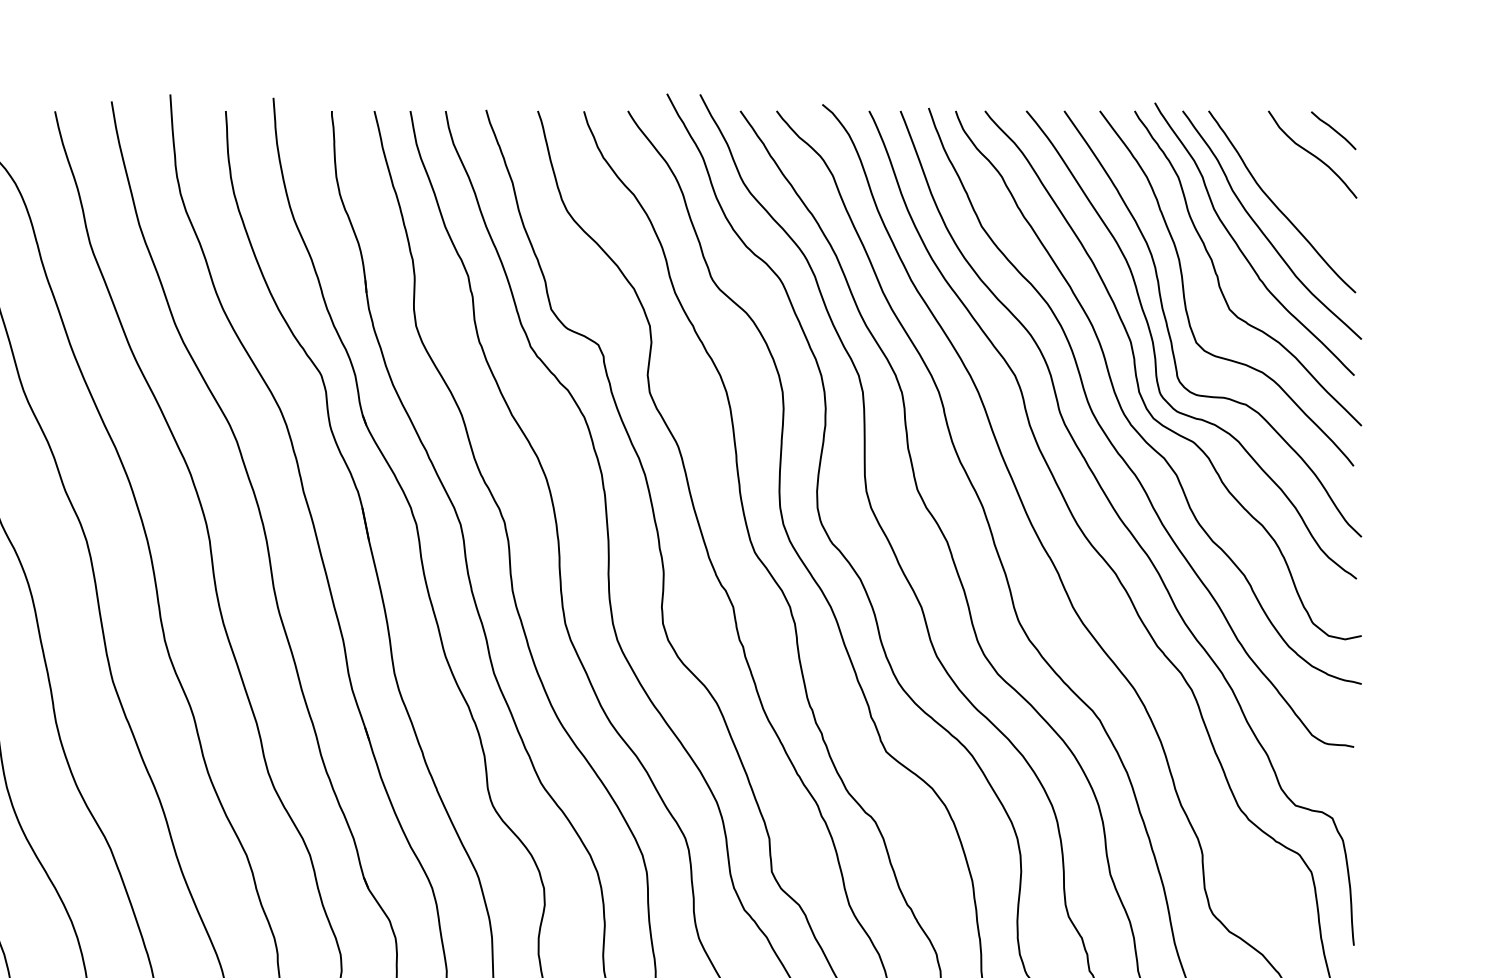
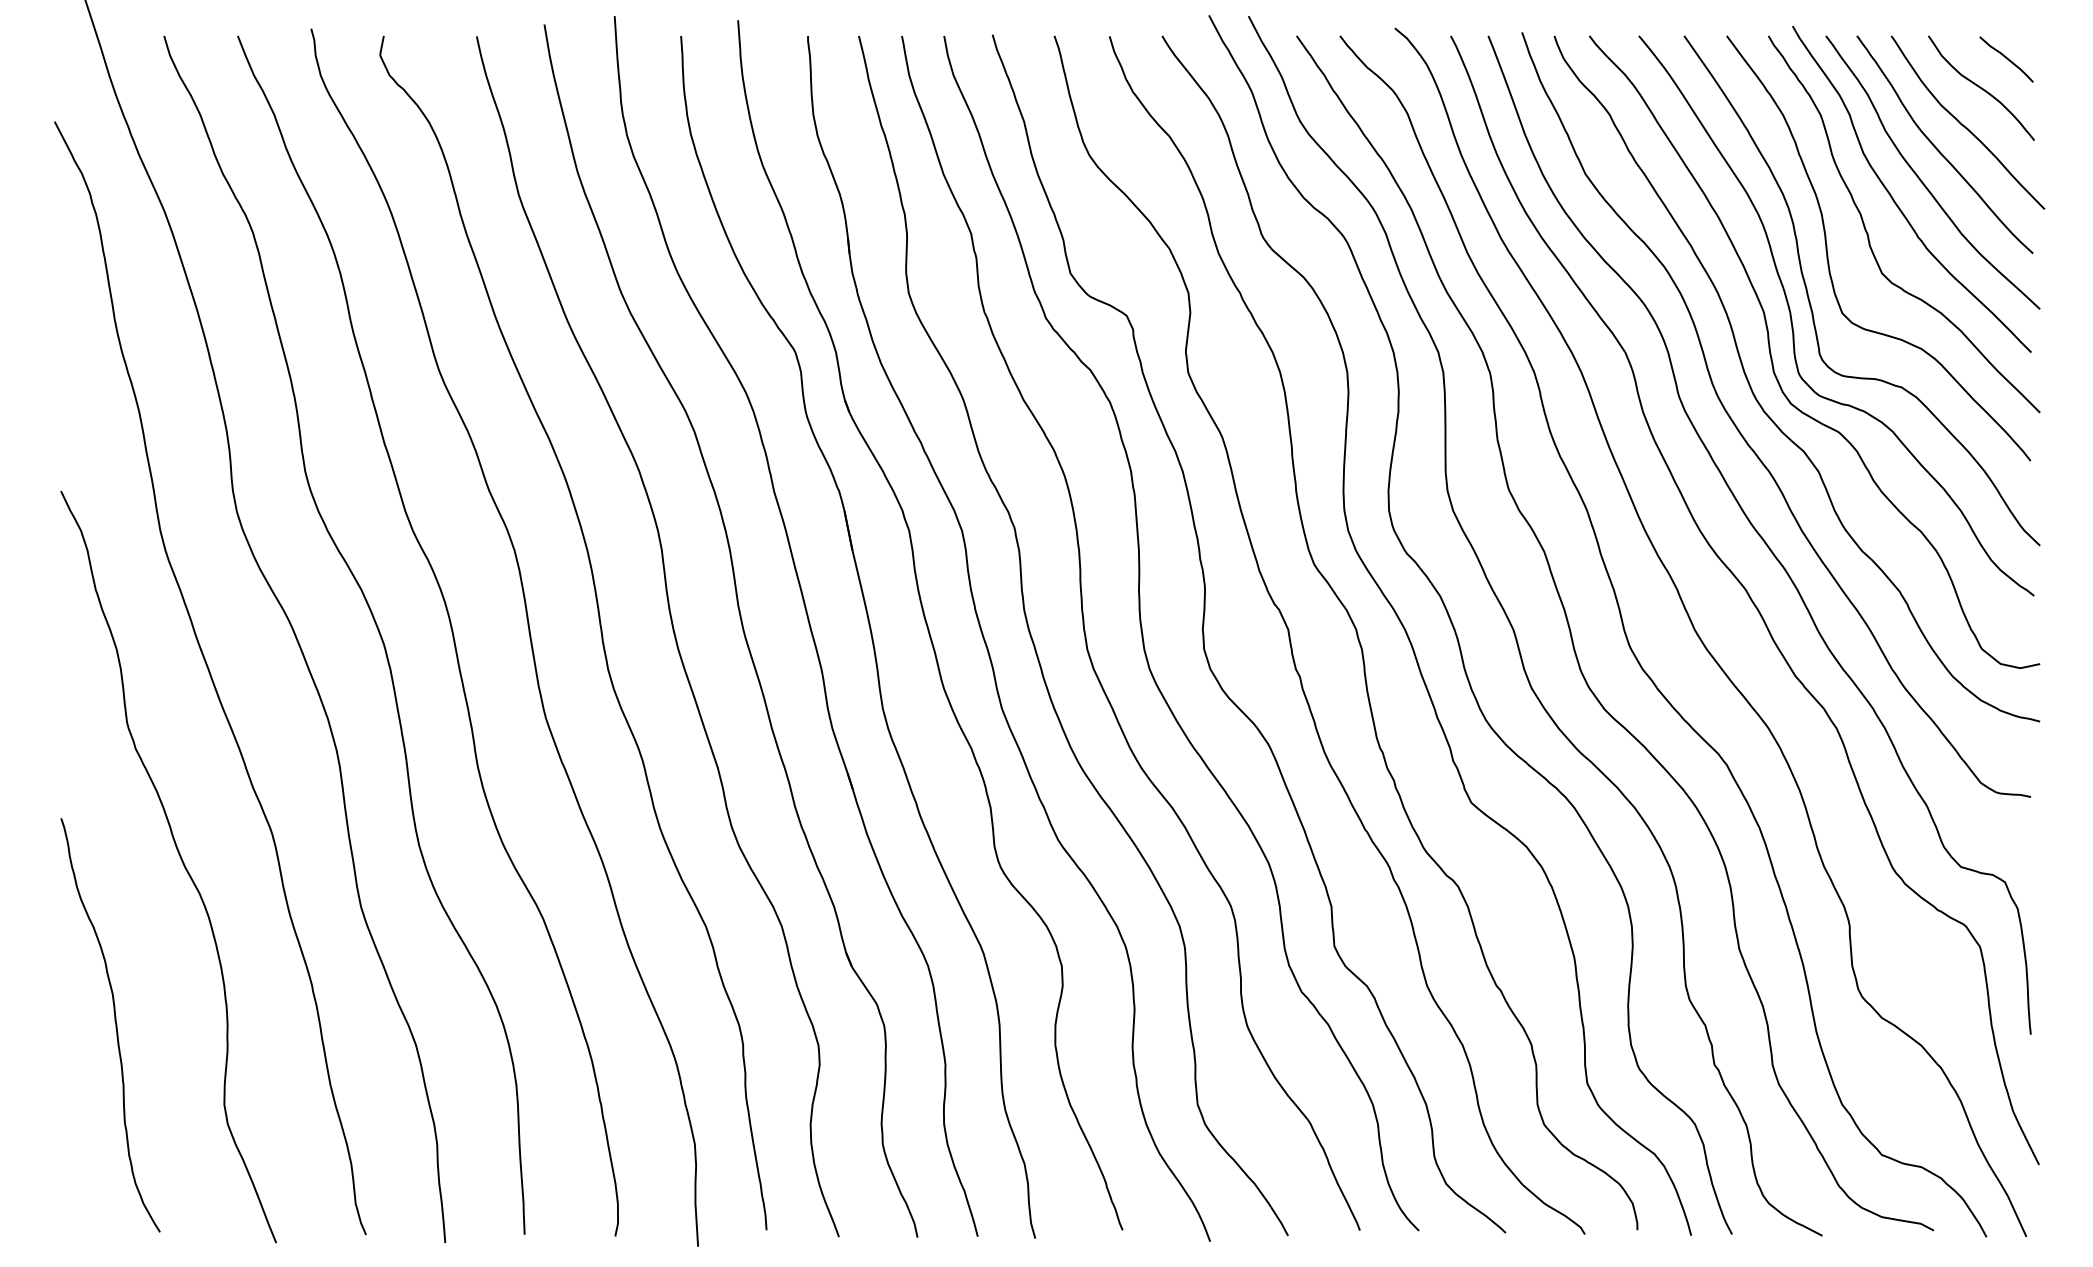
curve: (1298, 185) -> (1964, 125), added

